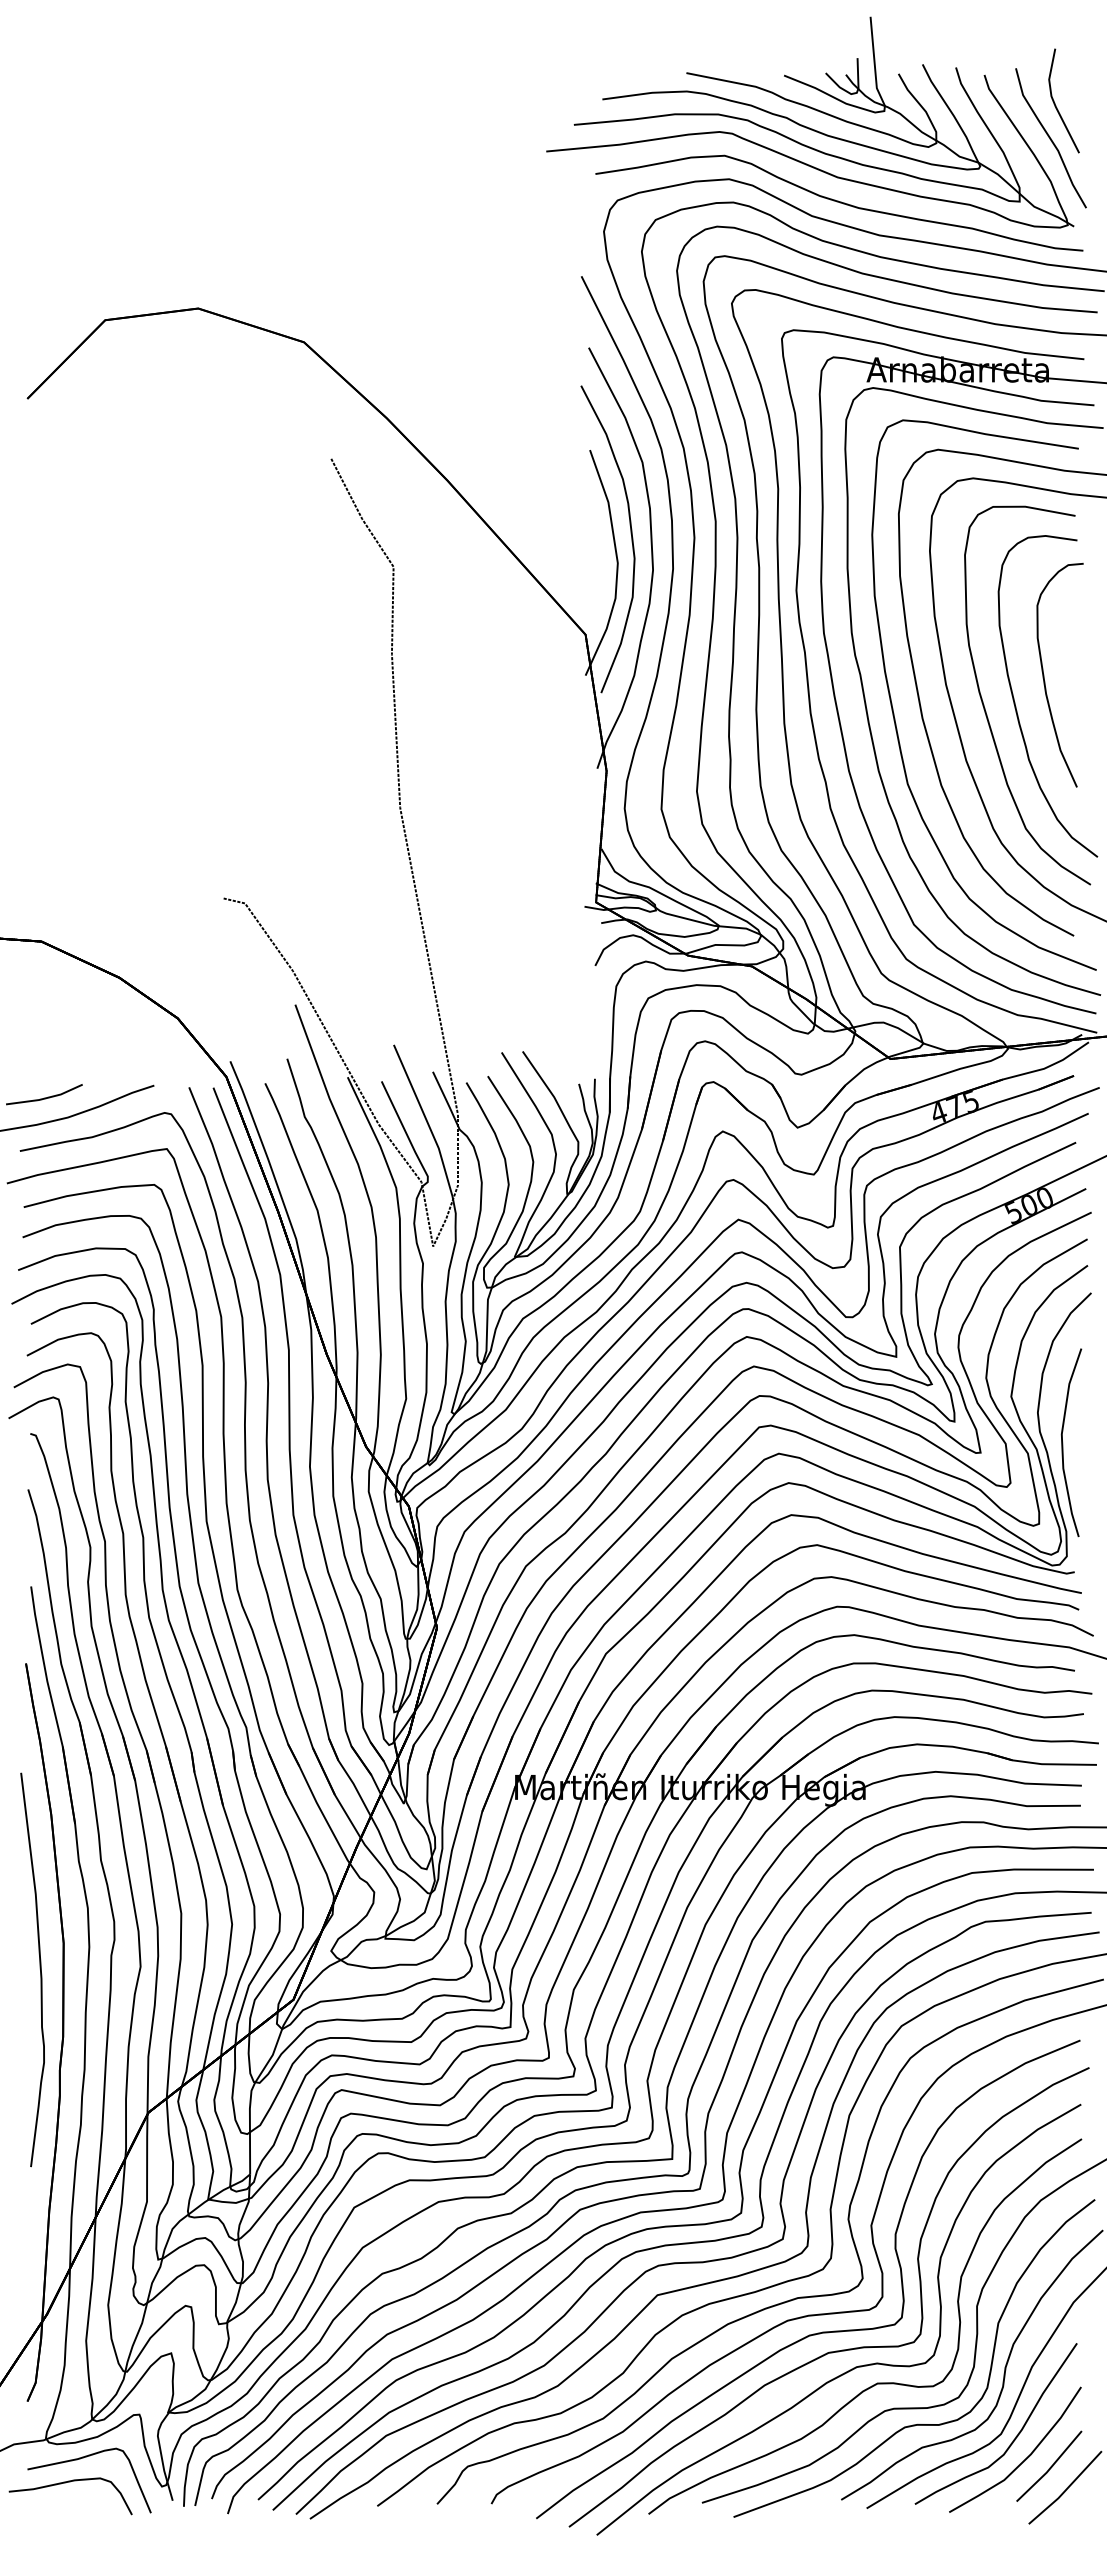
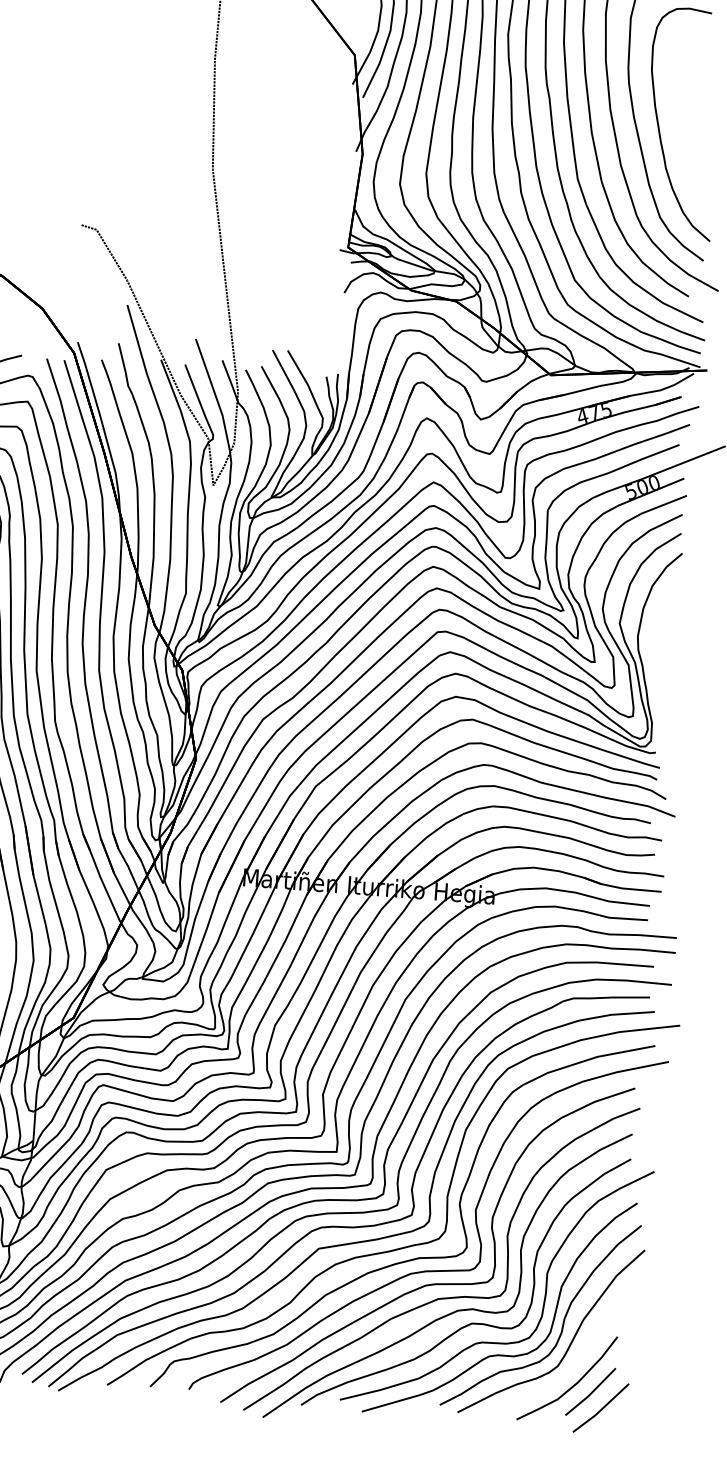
curve: (1044, 675) -> (681, 108), removed
curve: (1063, 1442) -> (654, 659), removed
part: (1015, 2436) -> (568, 1368), removed

